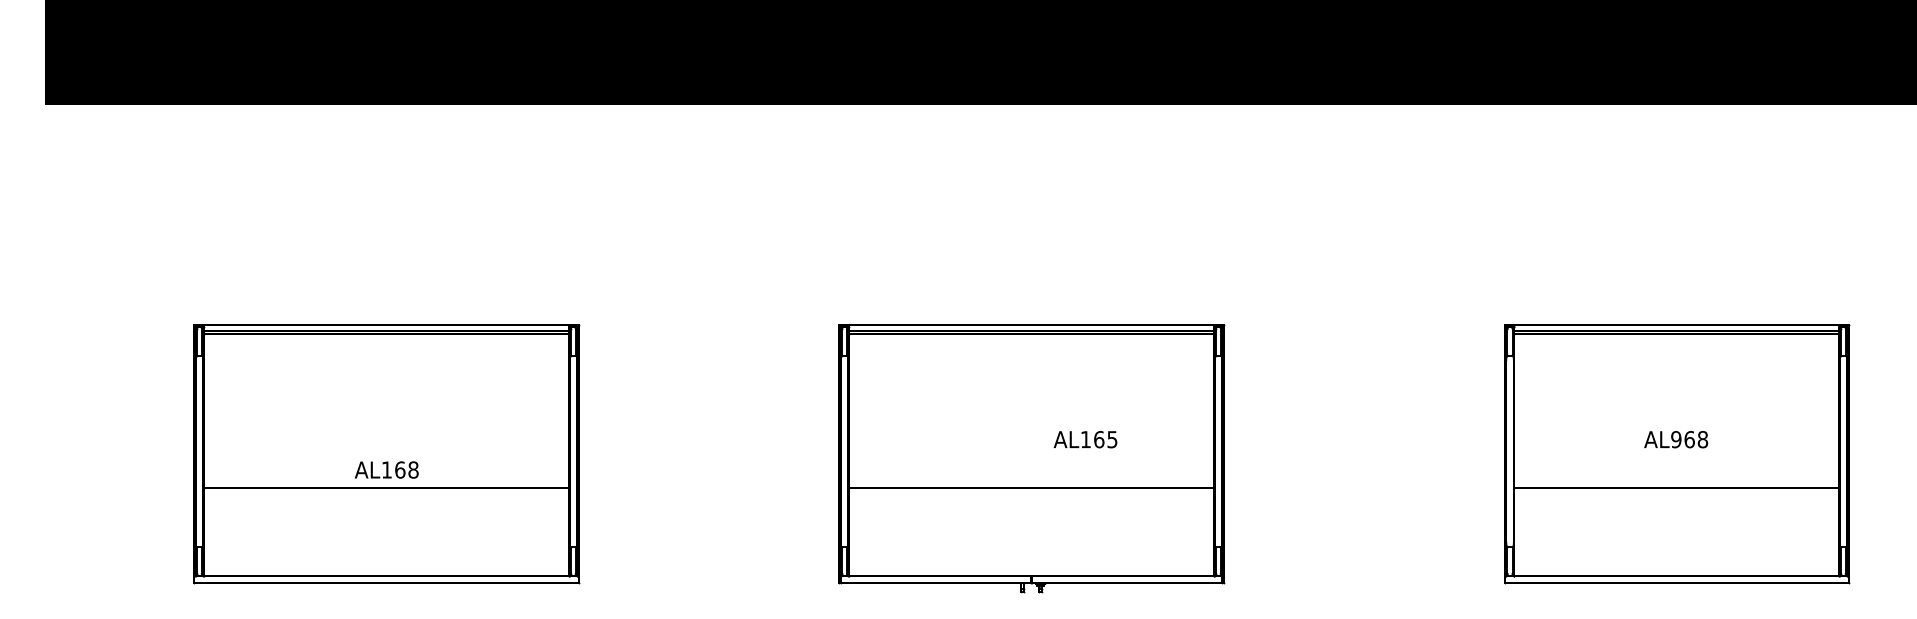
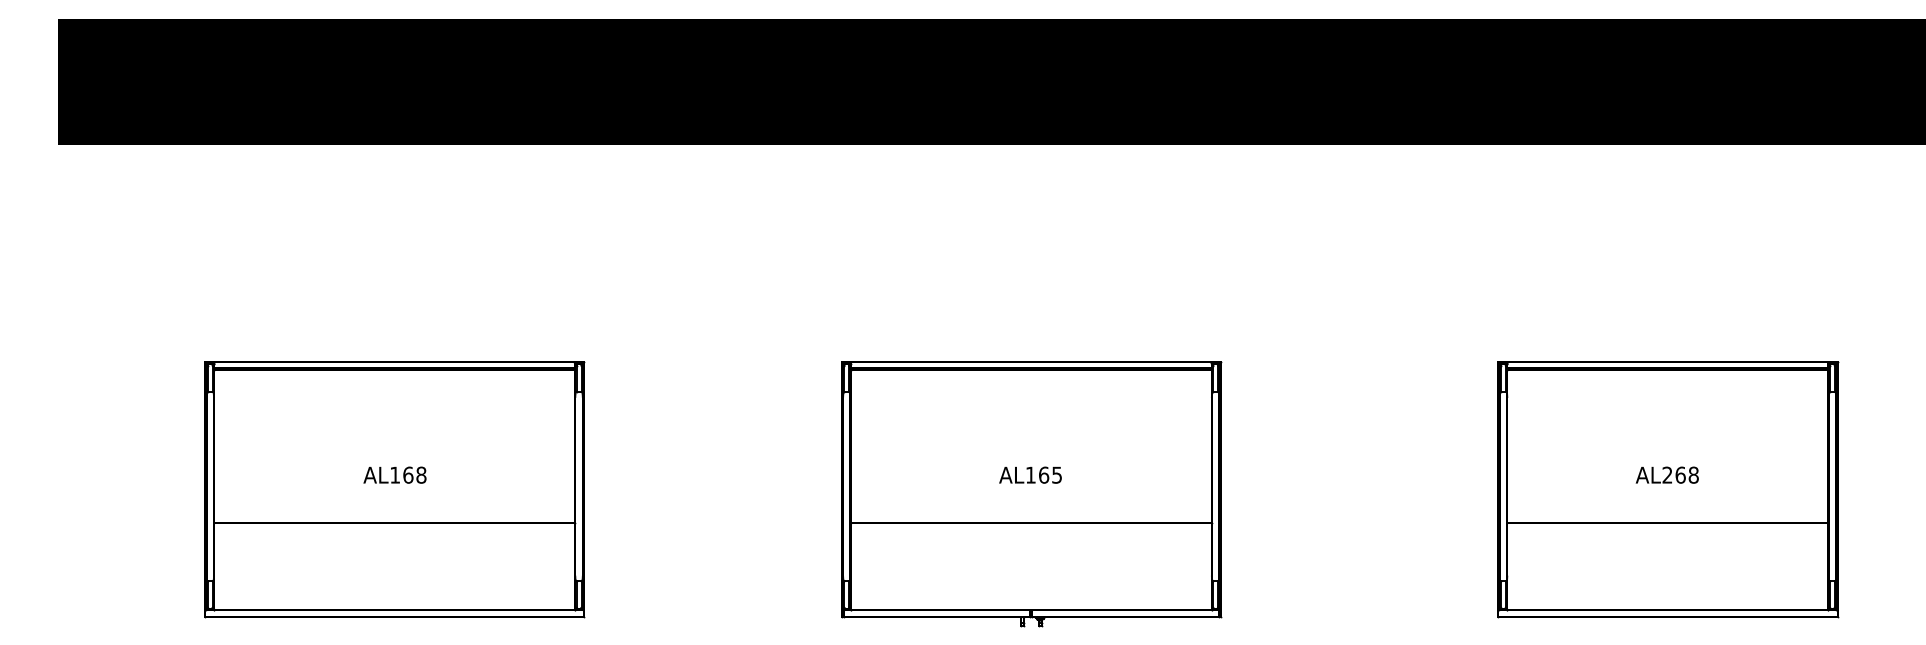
text: (1085, 438) -> (1030, 474), moved
text: (1676, 438) -> (1667, 474), AL968 -> AL268
text: (386, 469) -> (394, 474), moved

